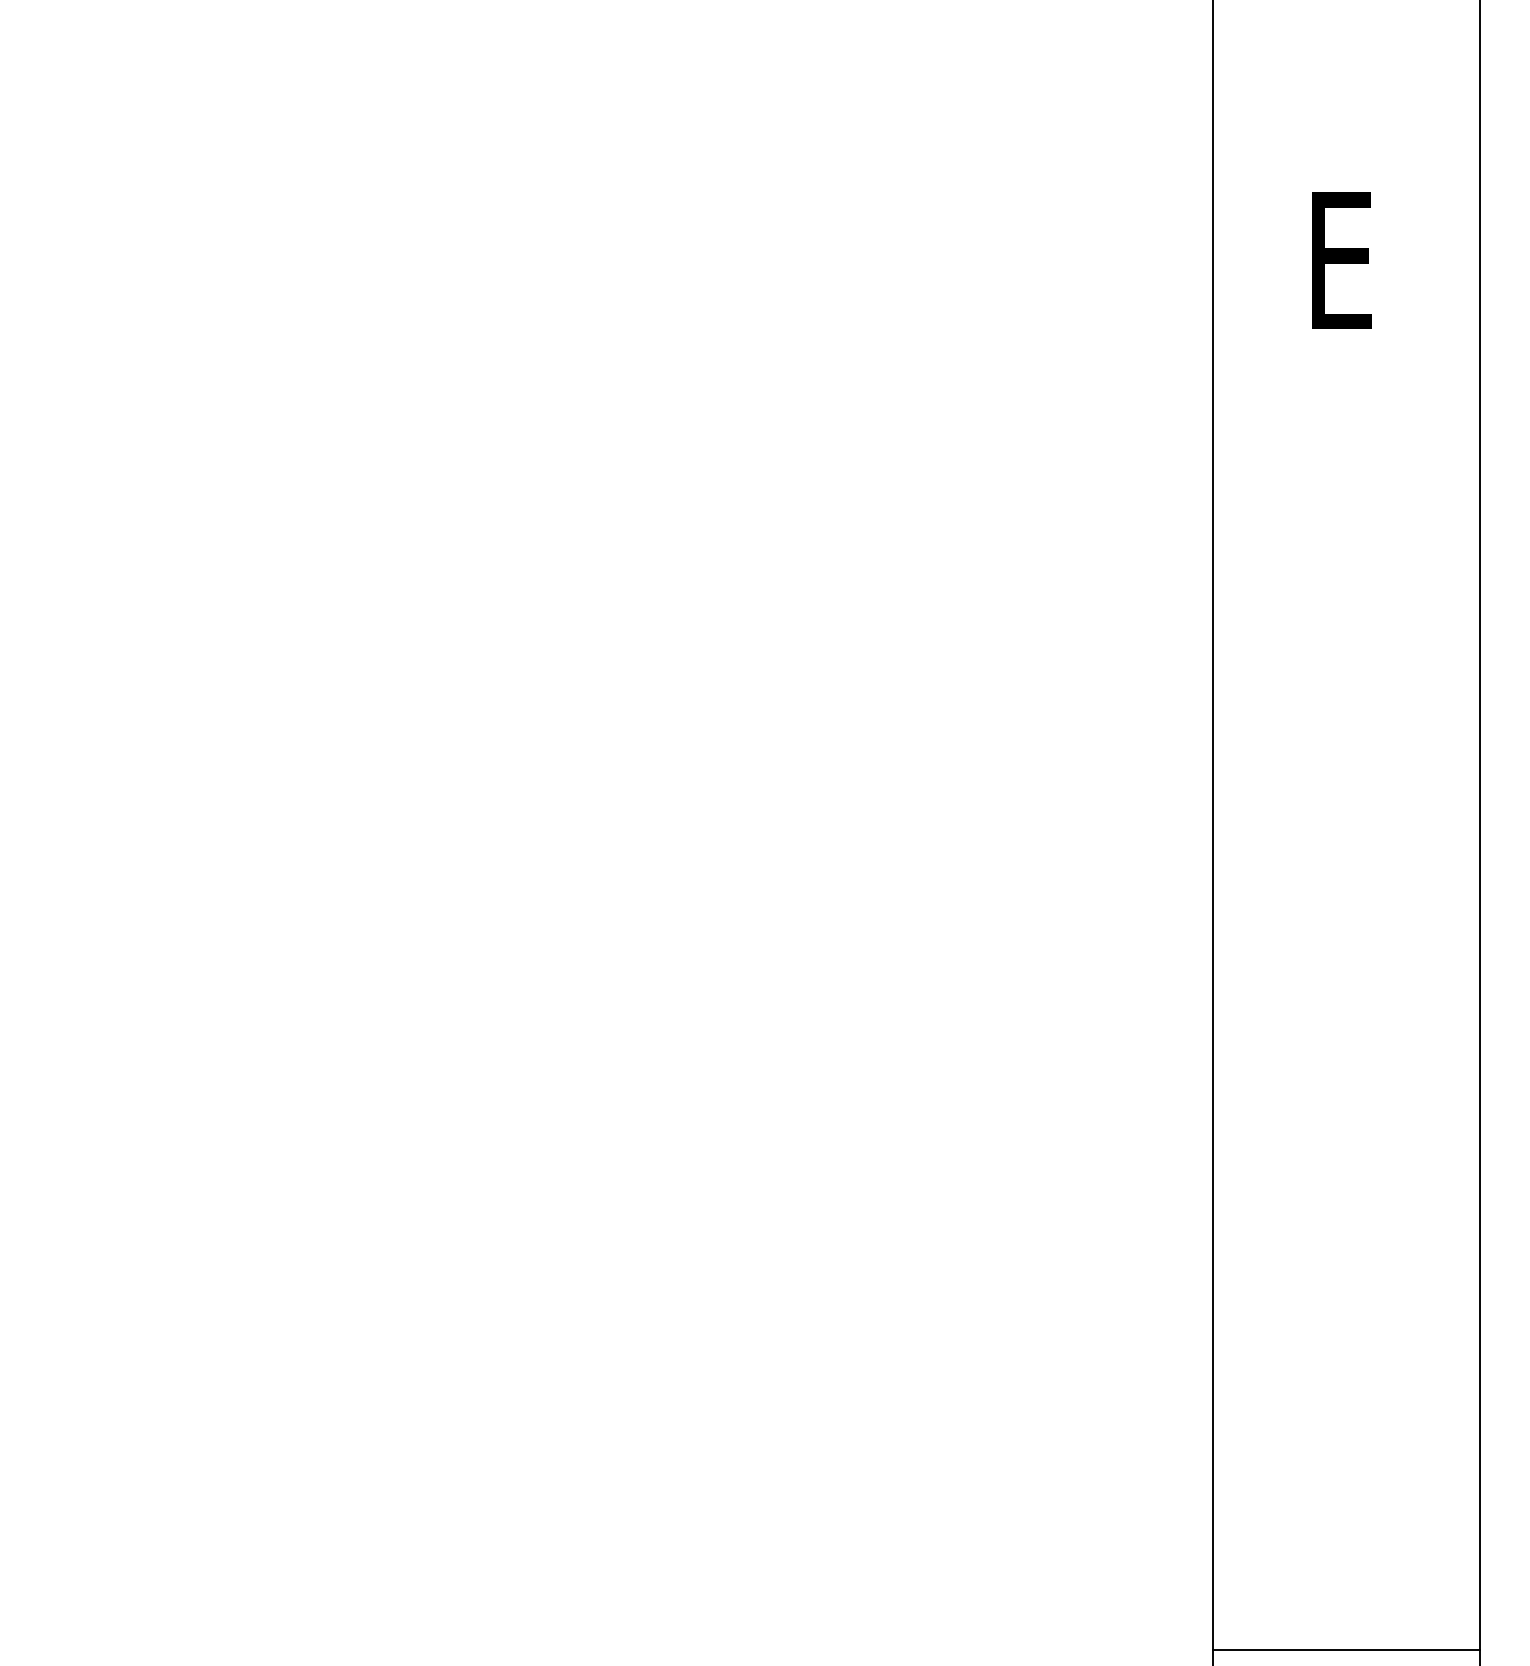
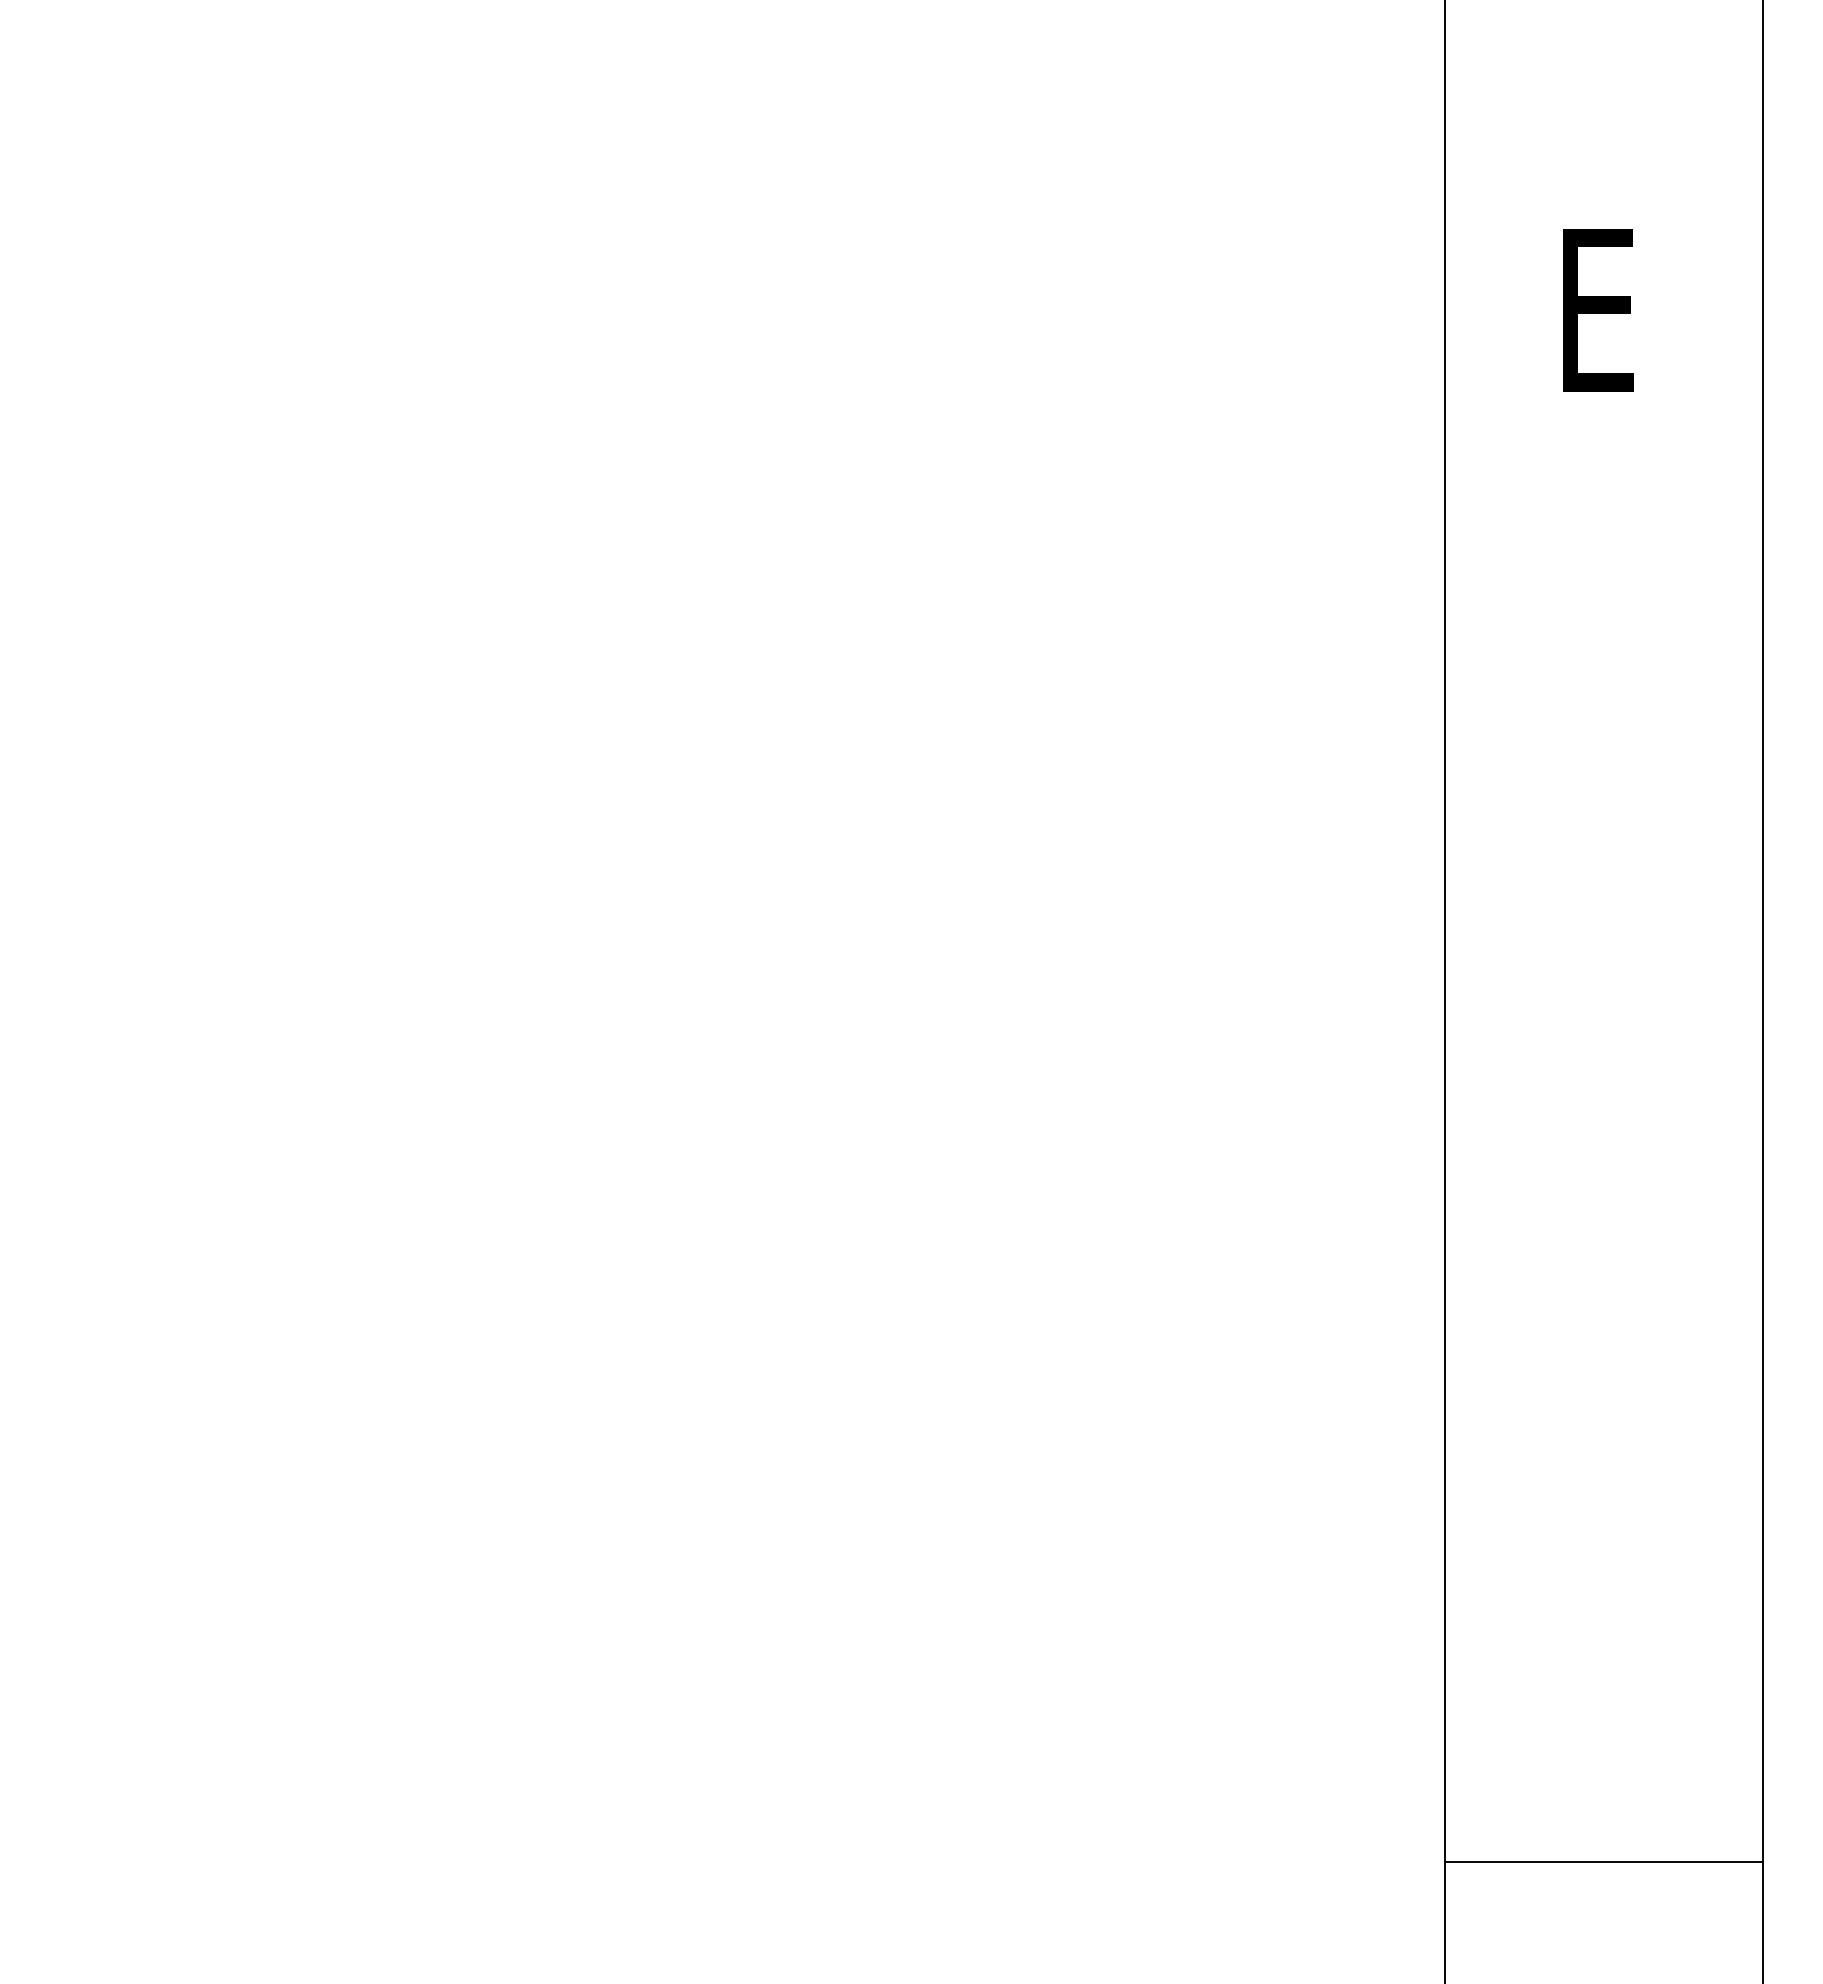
line: (1345, 1650) -> (1603, 1861), moved

